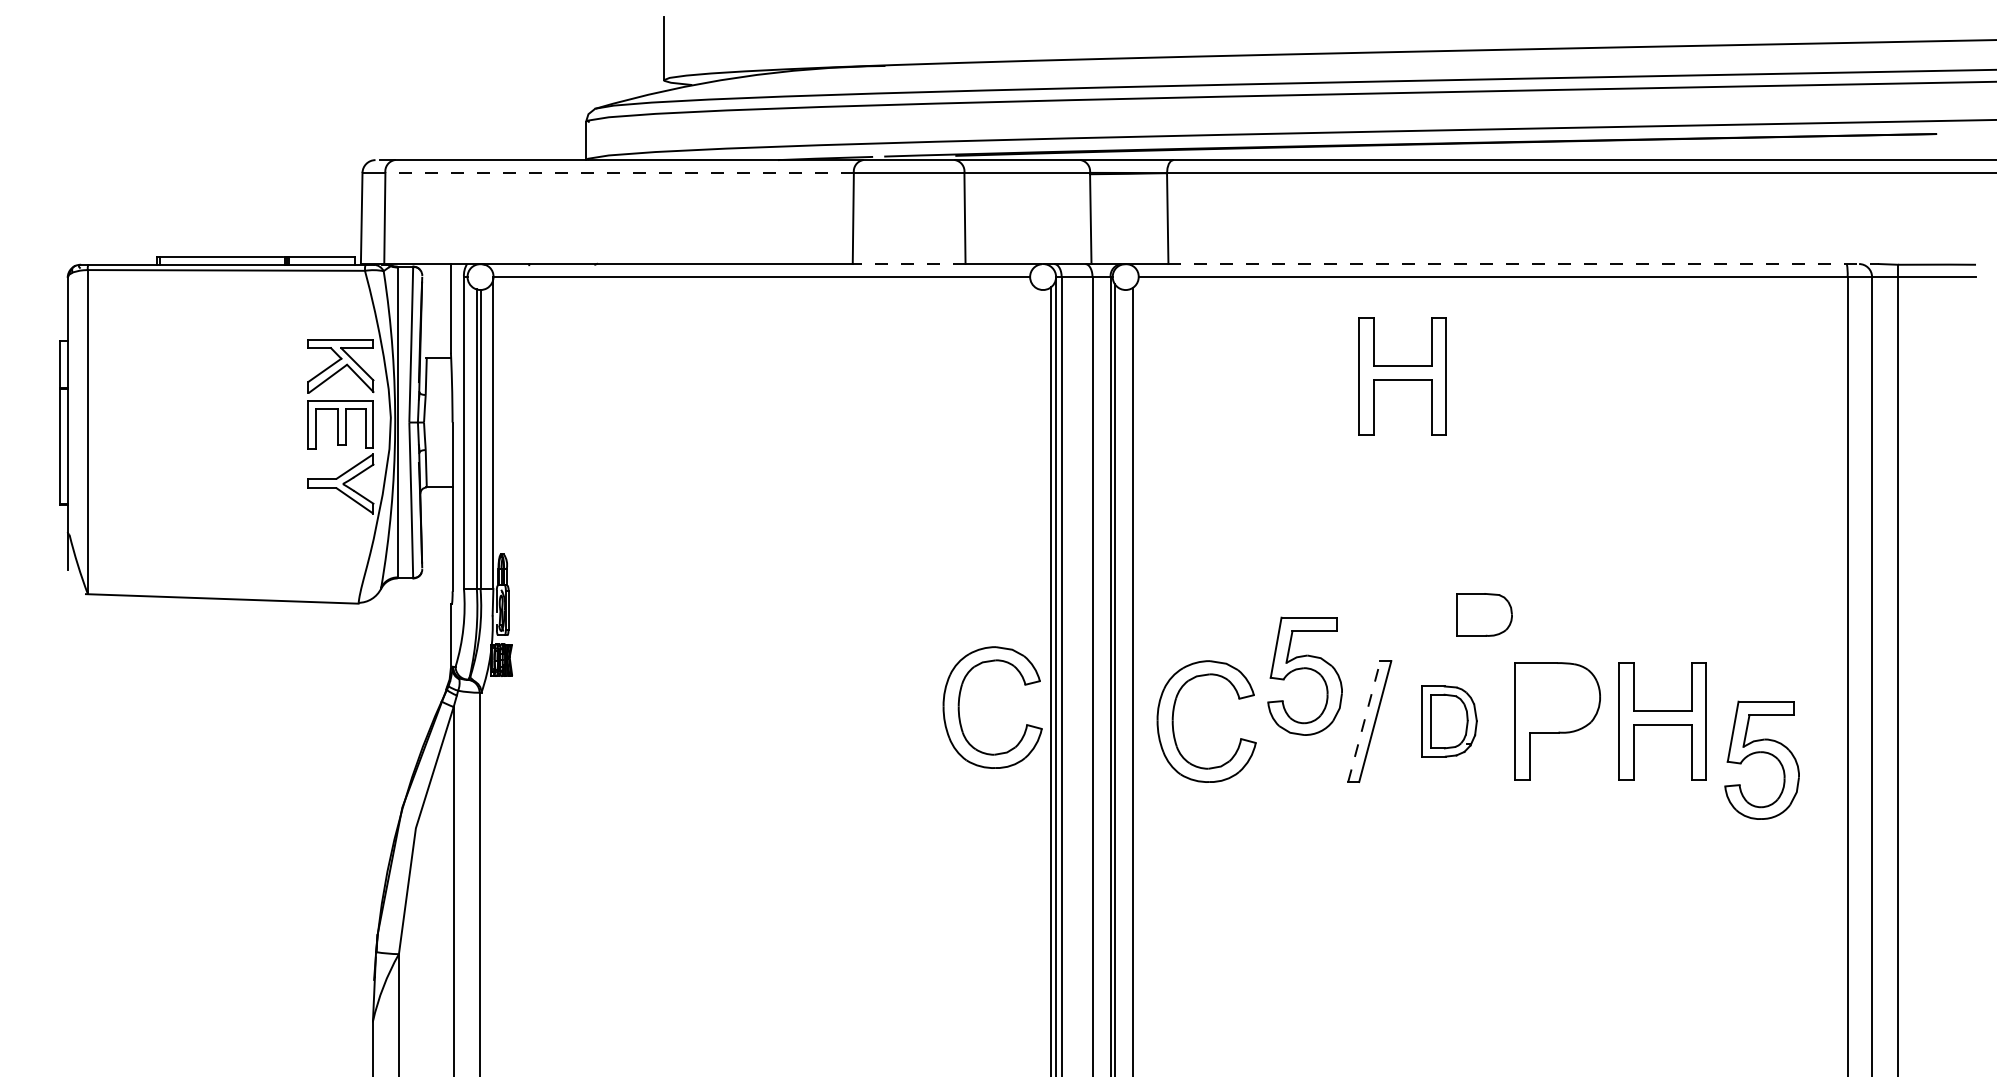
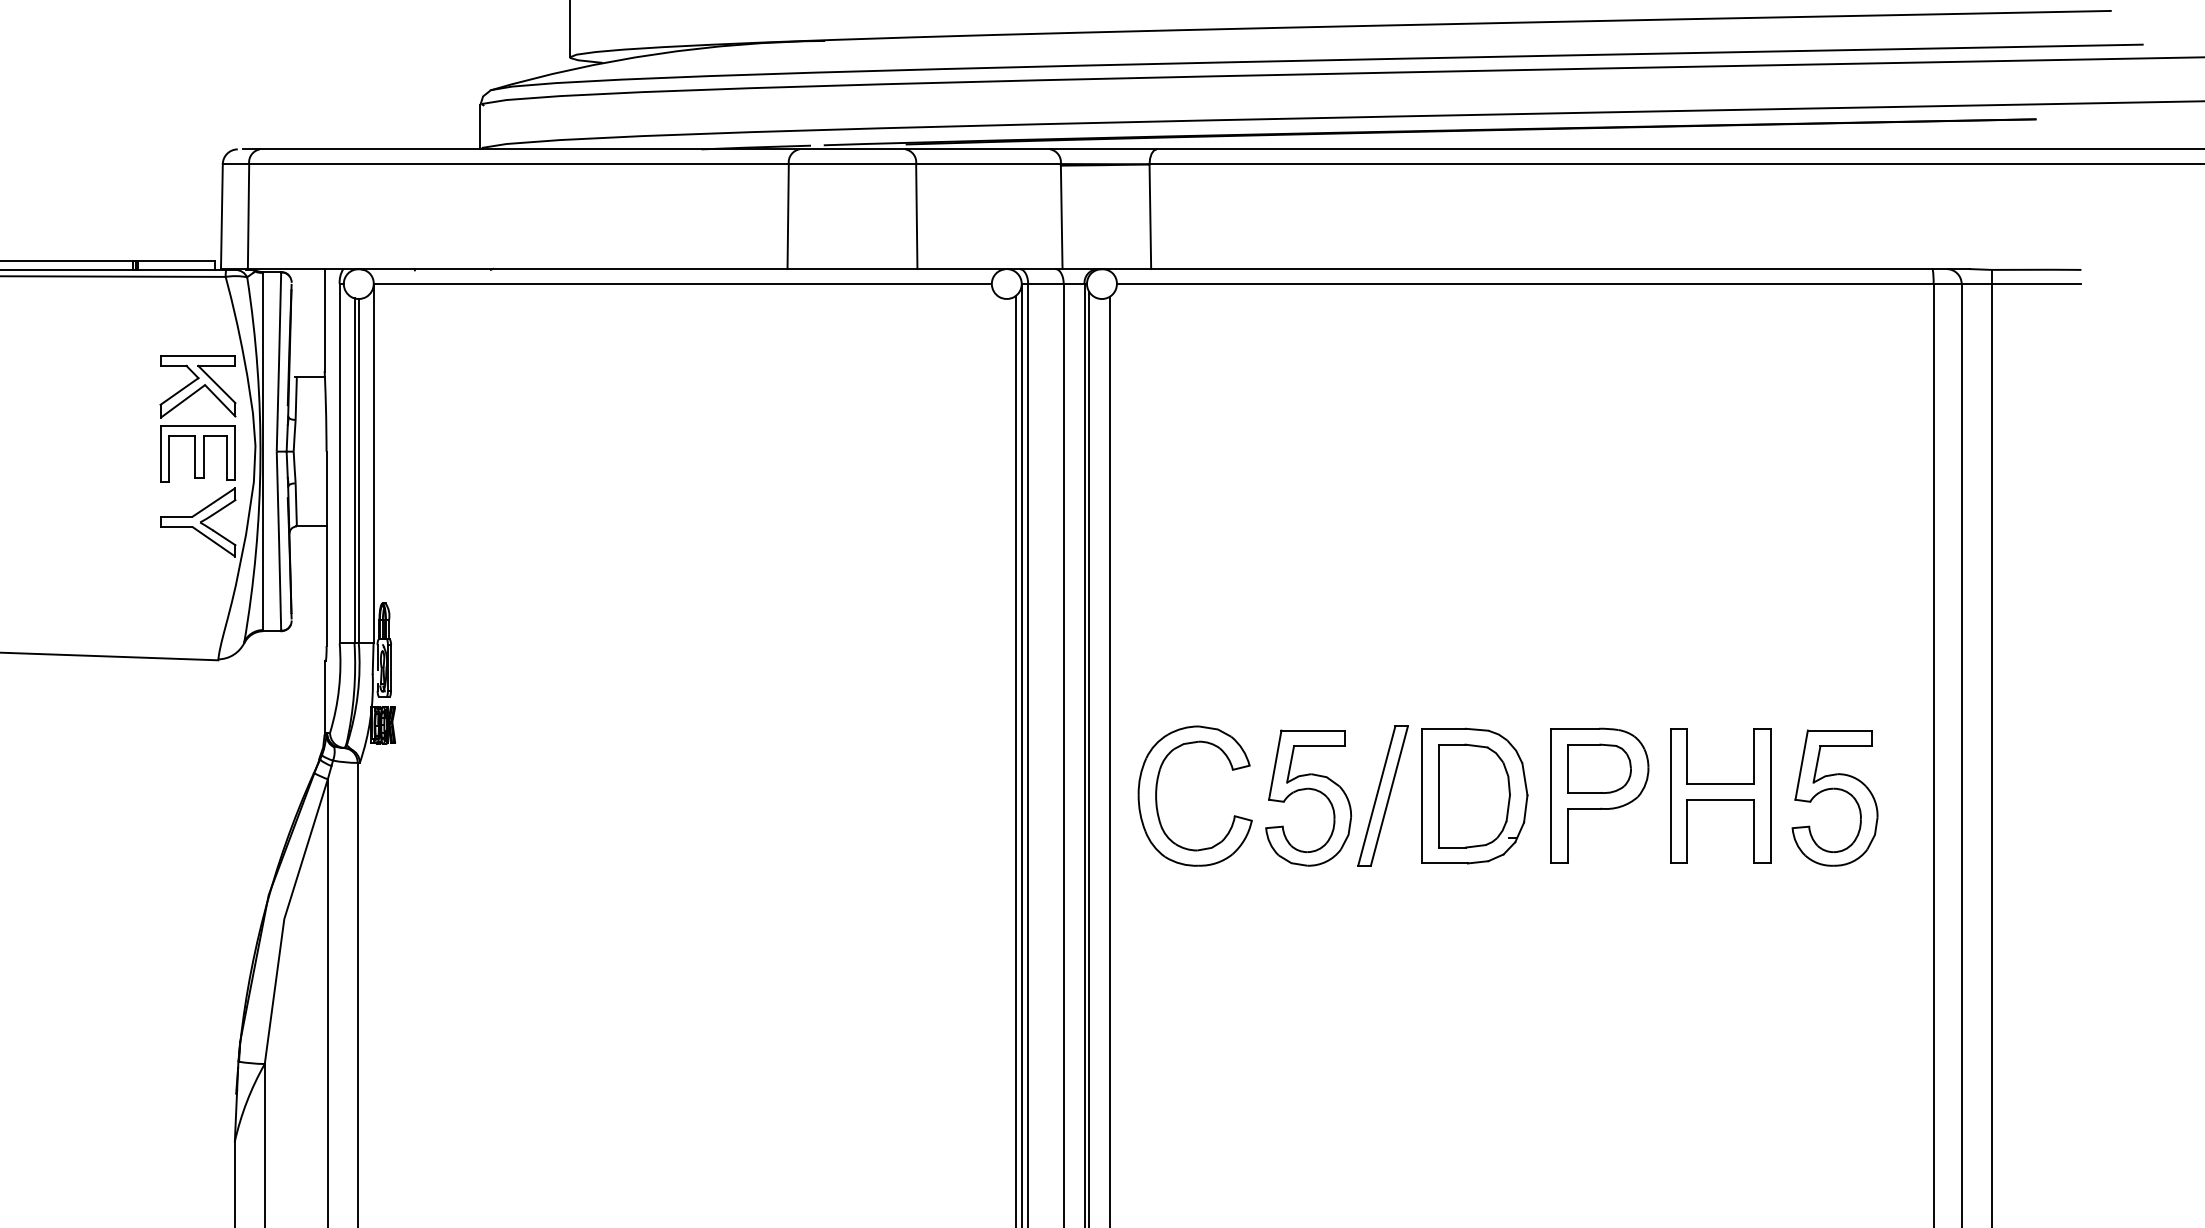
line: (619, 172) -> (518, 163), dashed -> solid
line: (908, 264) -> (851, 269), dashed -> solid
line: (1524, 264) -> (1561, 269), dashed -> solid
part: (1402, 376) -> (1420, 398), removed
part: (1484, 614) -> (1599, 768), moved
part: (1304, 675) -> (1307, 797), moved
part: (959, 707) -> (910, 779), removed
line: (1364, 721) -> (1377, 796), dashed -> solid
part: (1449, 721) -> (1474, 796), size x1.67
part: (1761, 759) -> (1834, 797), moved

